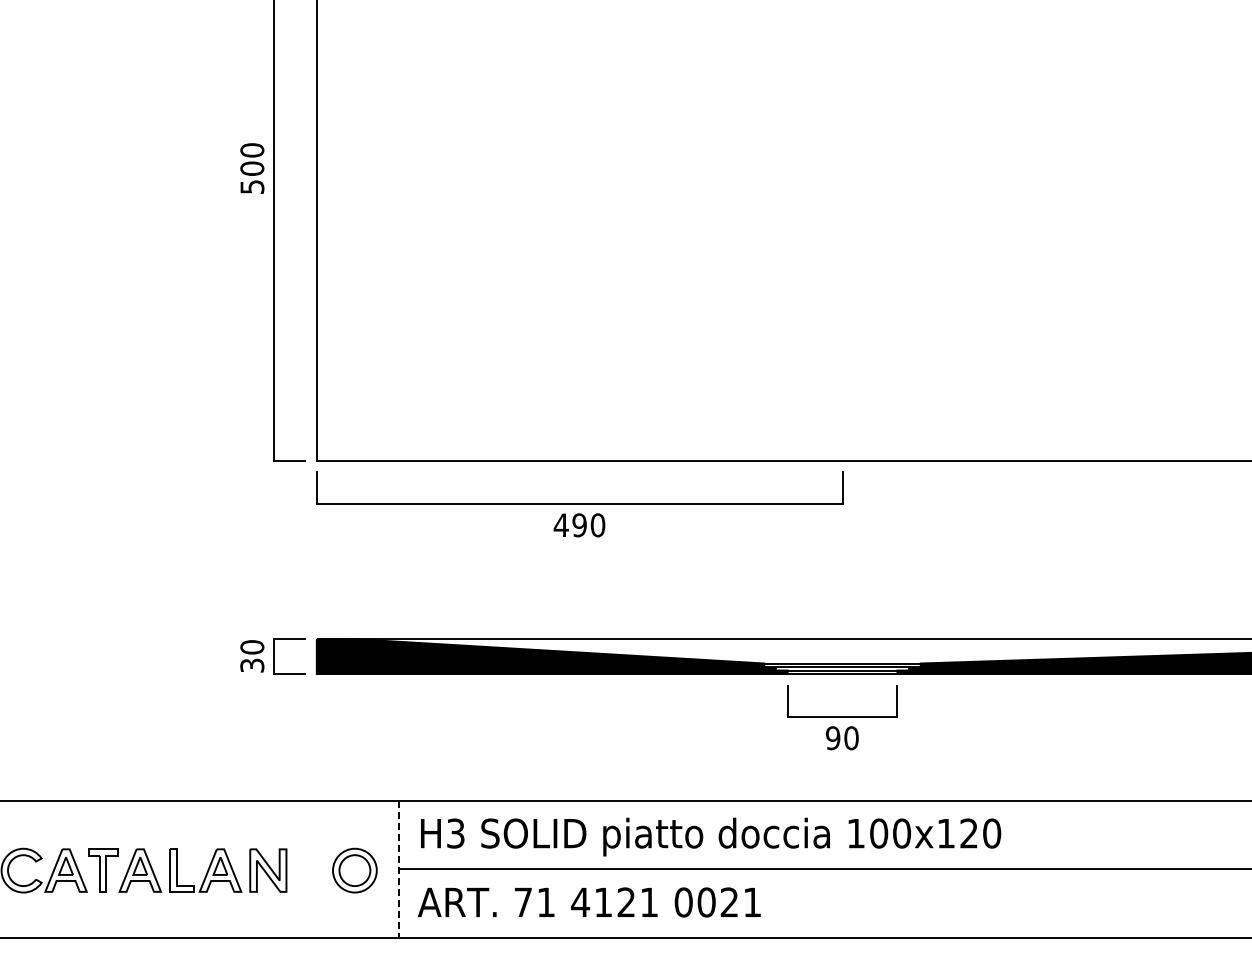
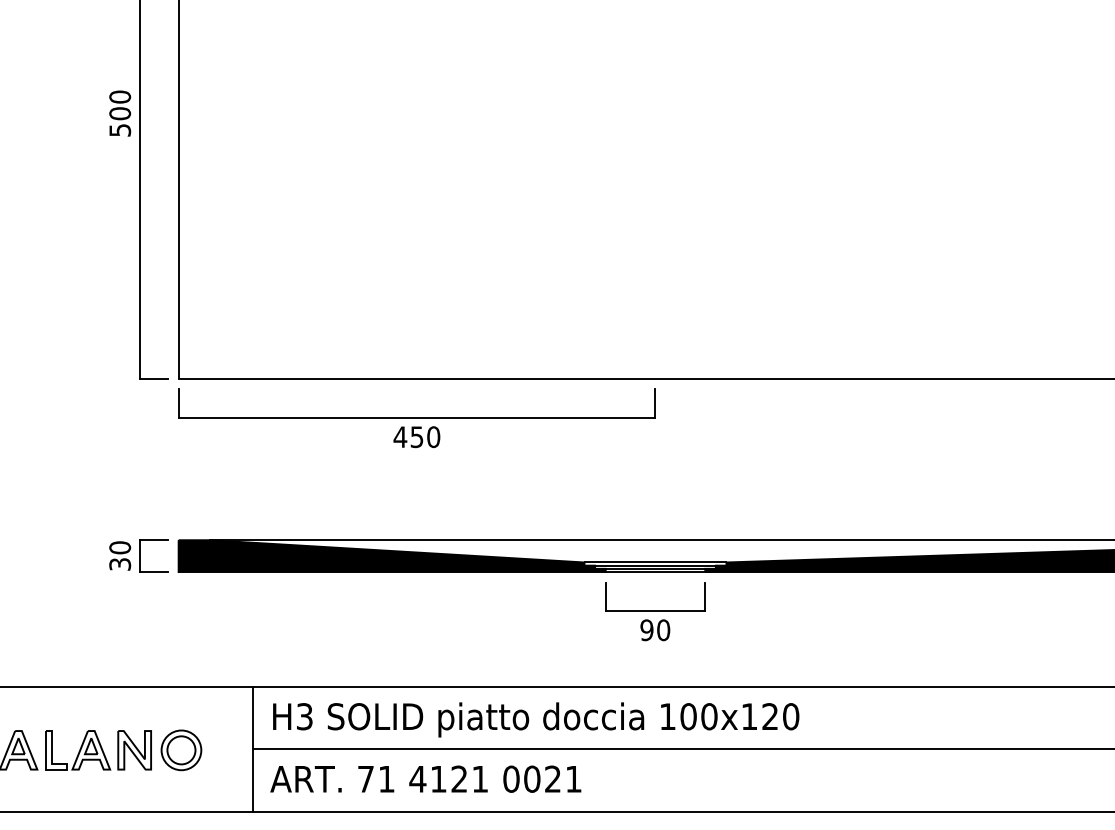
text: (579, 525) -> (416, 437), 490 -> 450
line: (398, 869) -> (252, 749), dashed -> solid
part: (354, 870) -> (181, 750), moved

